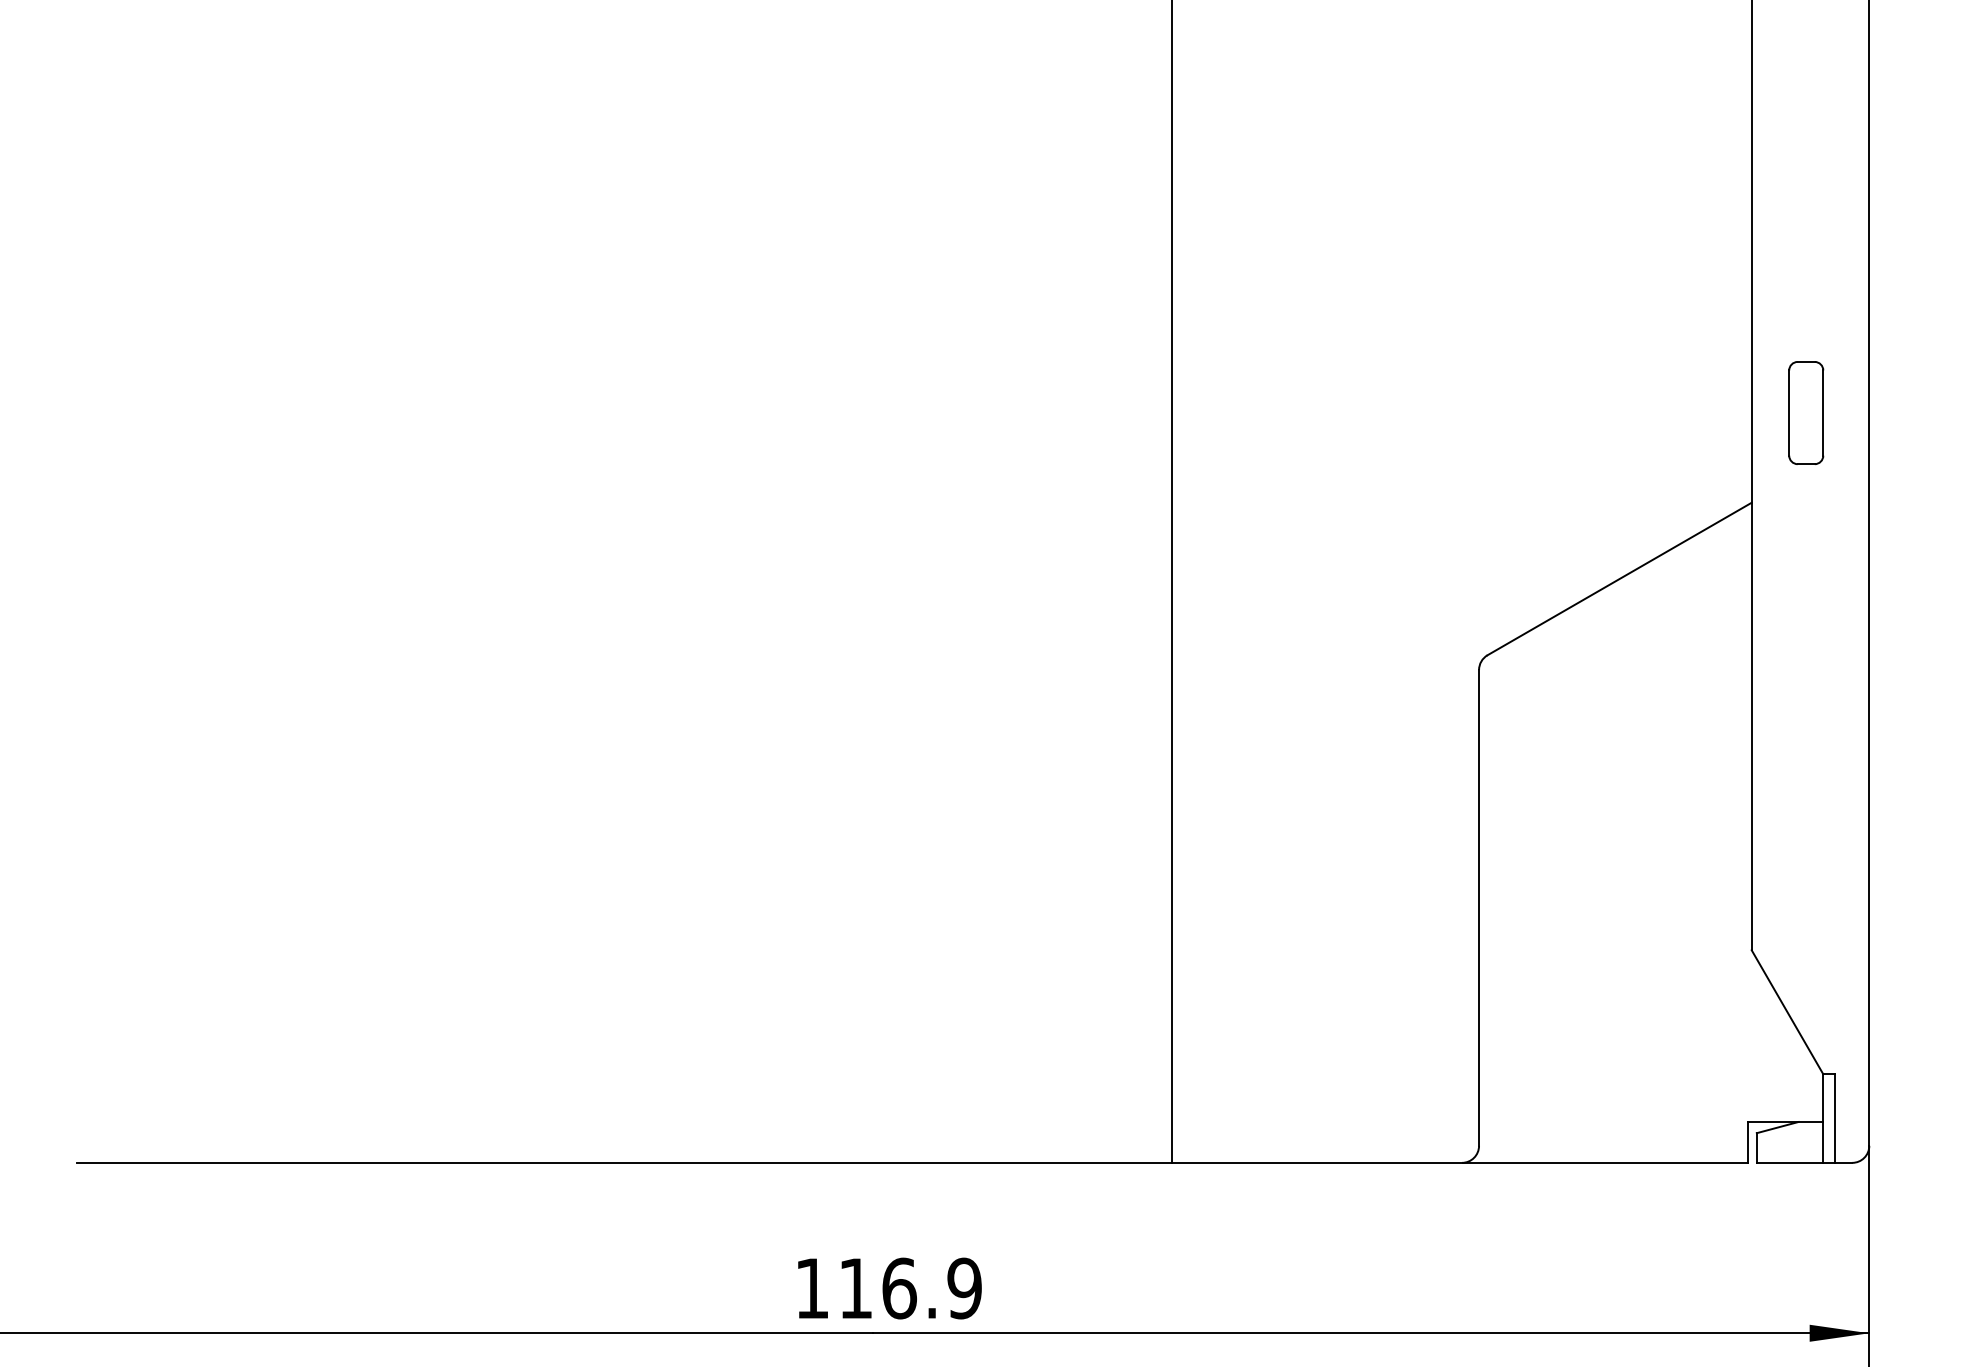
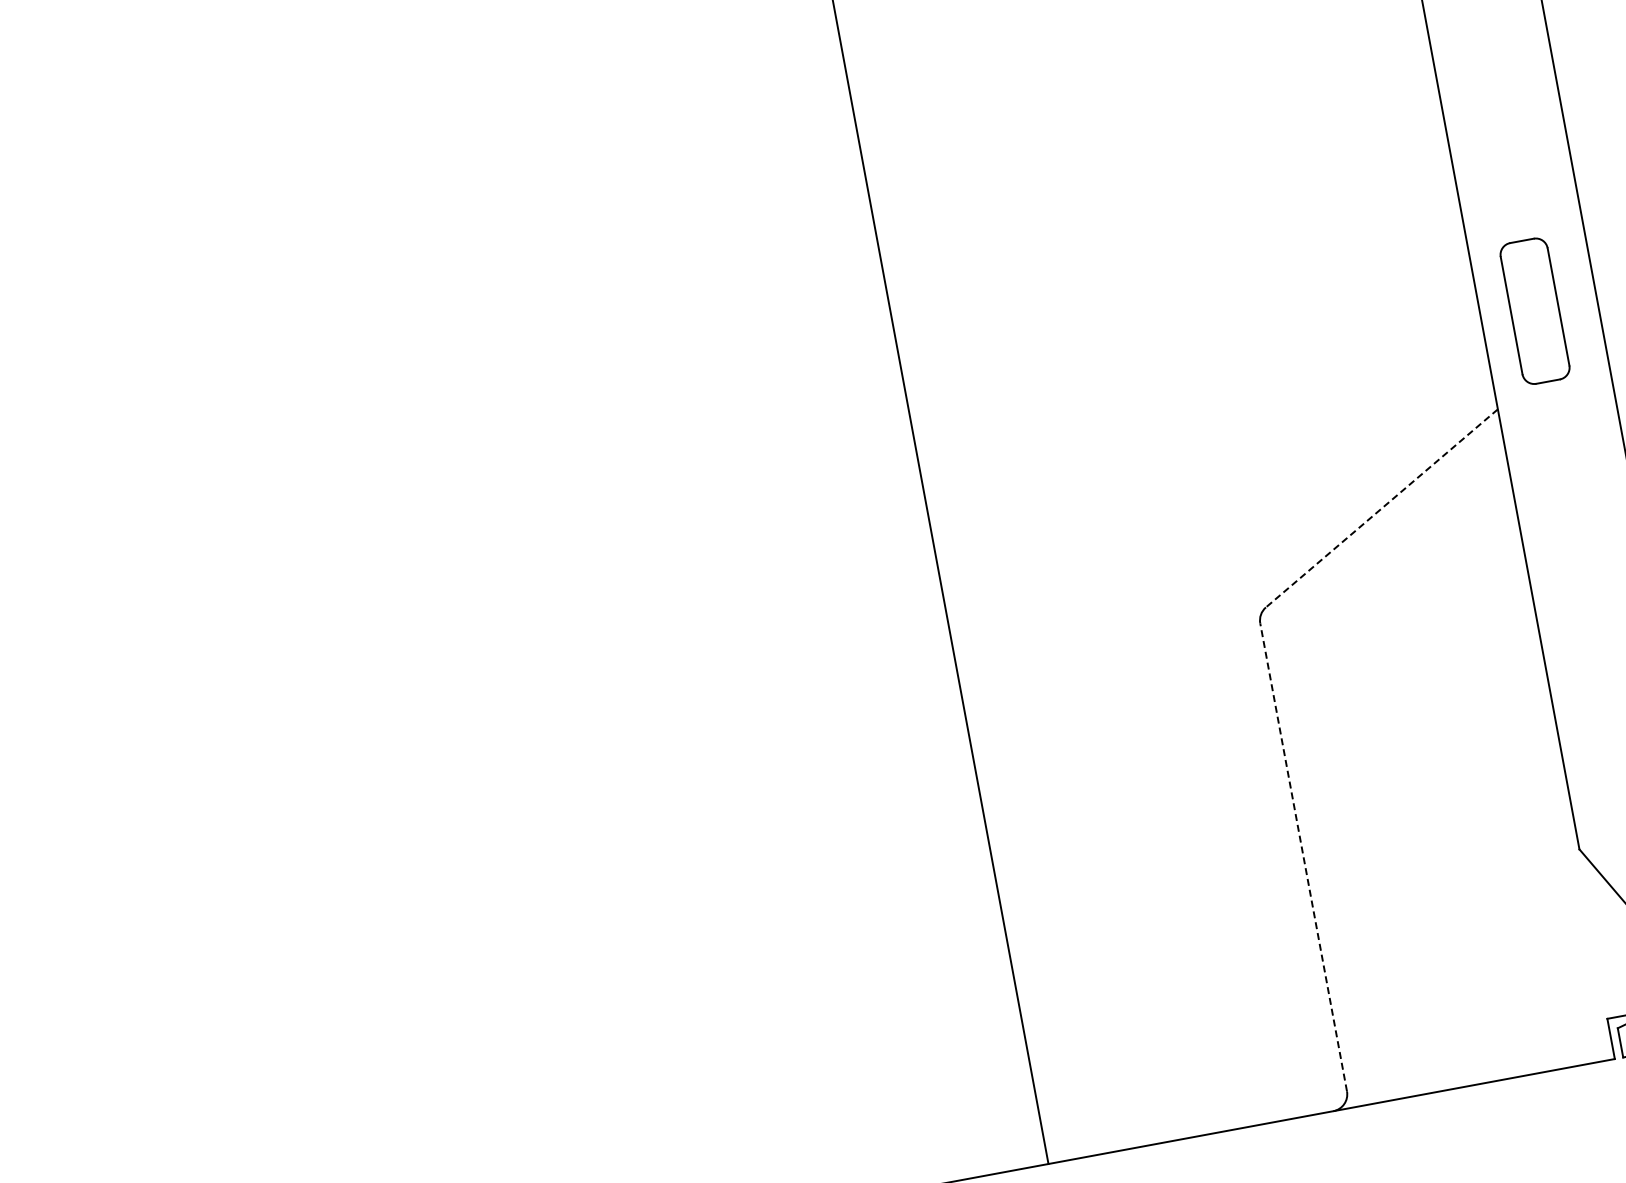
part: (1806, 412) -> (1535, 310), size x1.4
line: (1619, 579) -> (1381, 508), solid -> dashed
line: (1479, 907) -> (1303, 856), solid -> dashed

